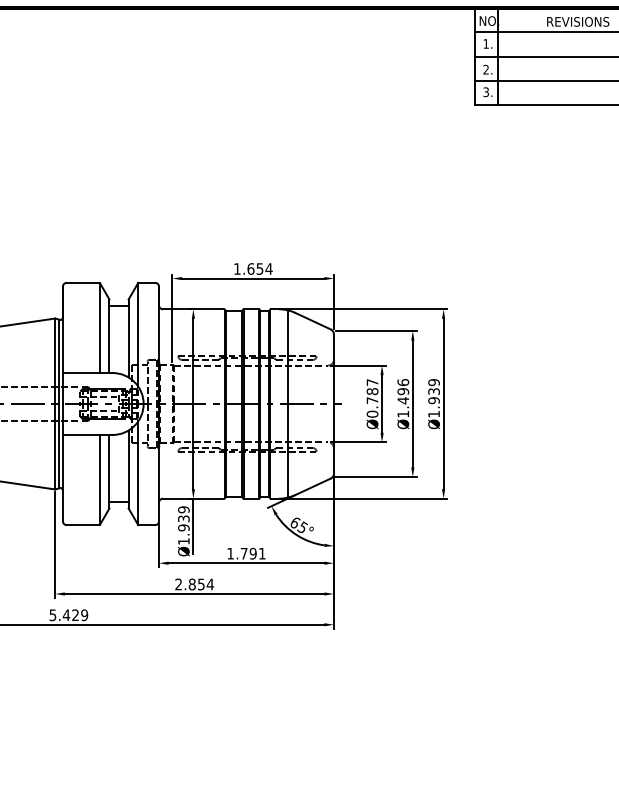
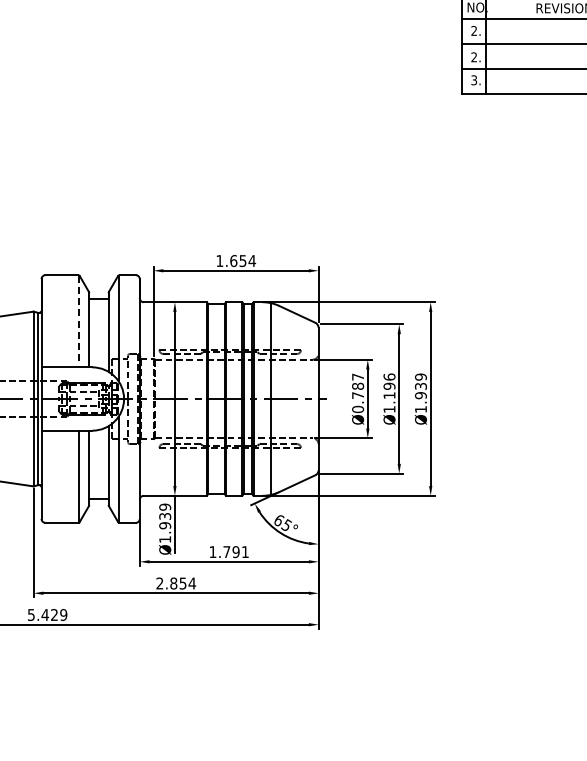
text: (485, 43) -> (473, 30), 1. -> 2.
line: (99, 328) -> (78, 321), solid -> dashed
text: (402, 400) -> (388, 395), Ø1.496 -> Ø1.196

